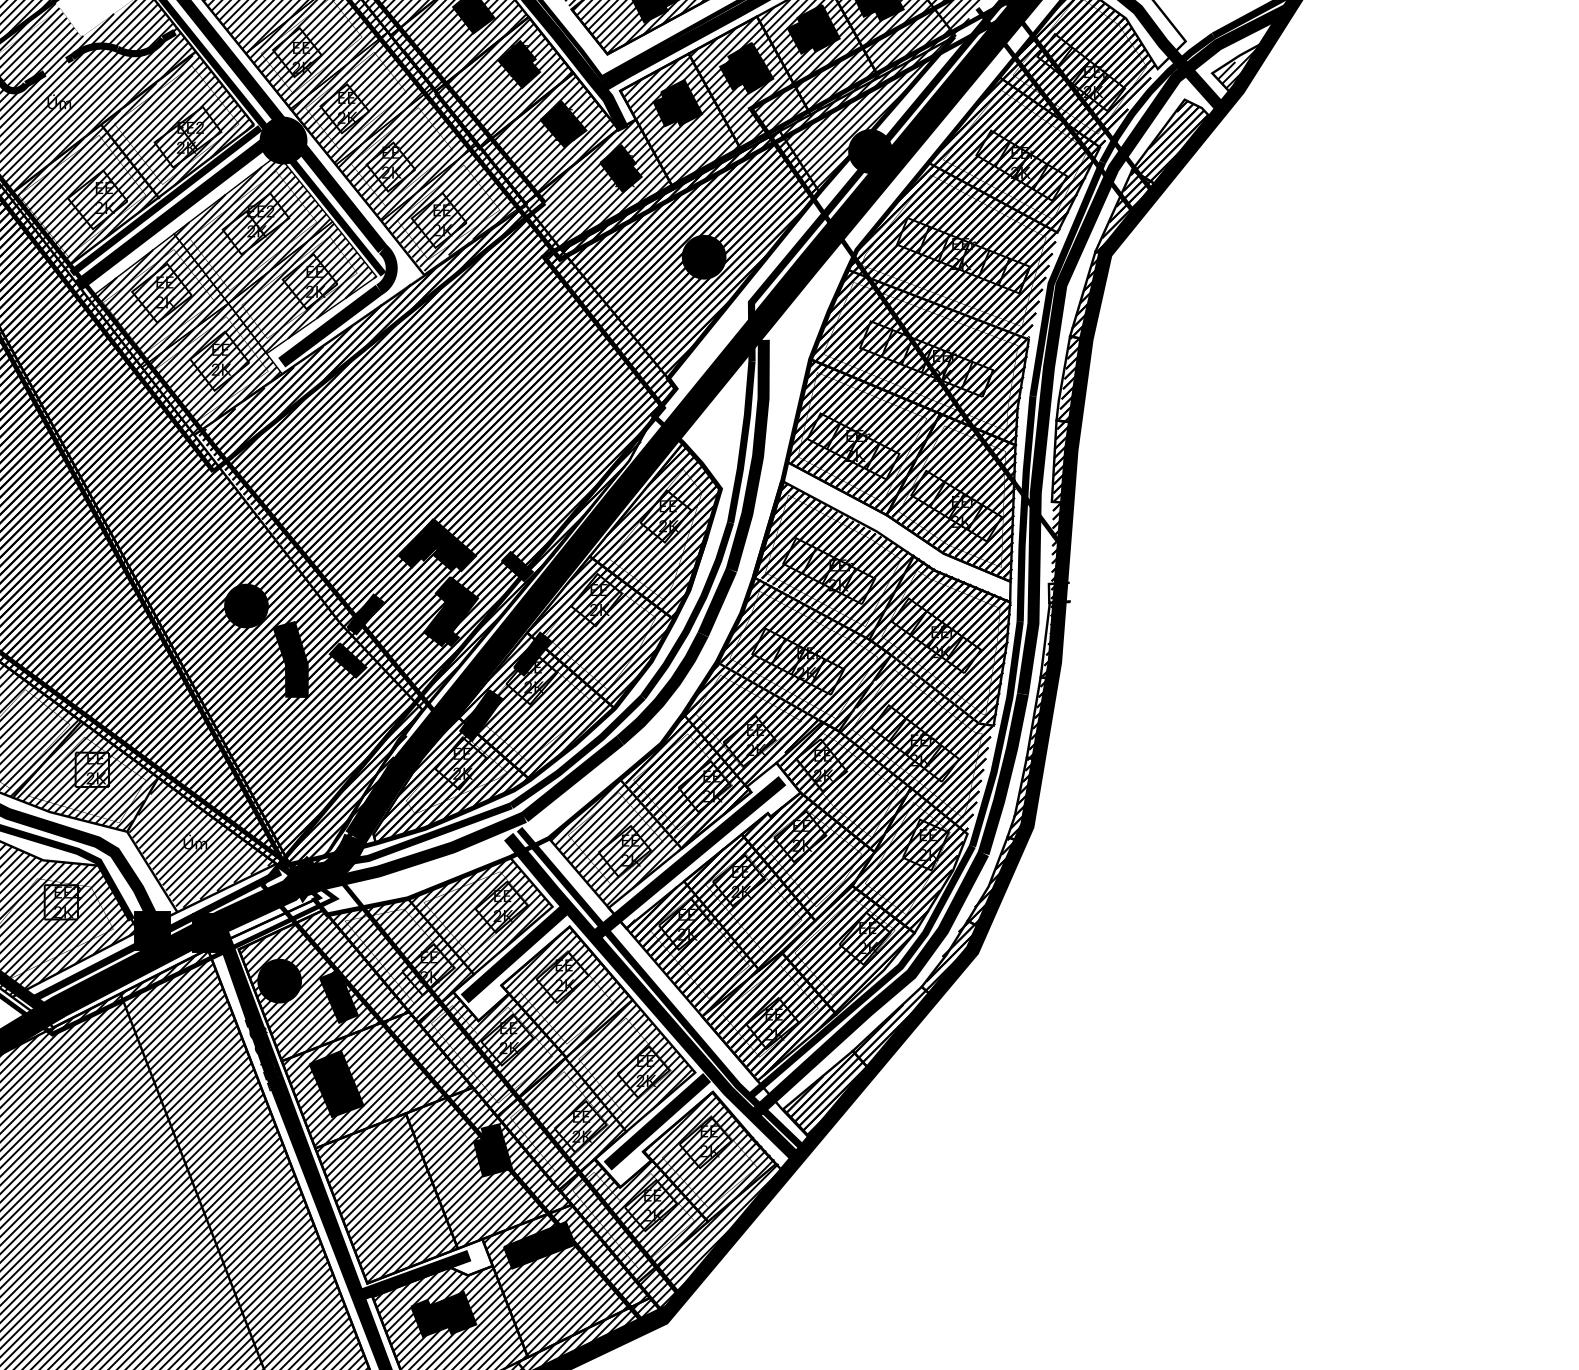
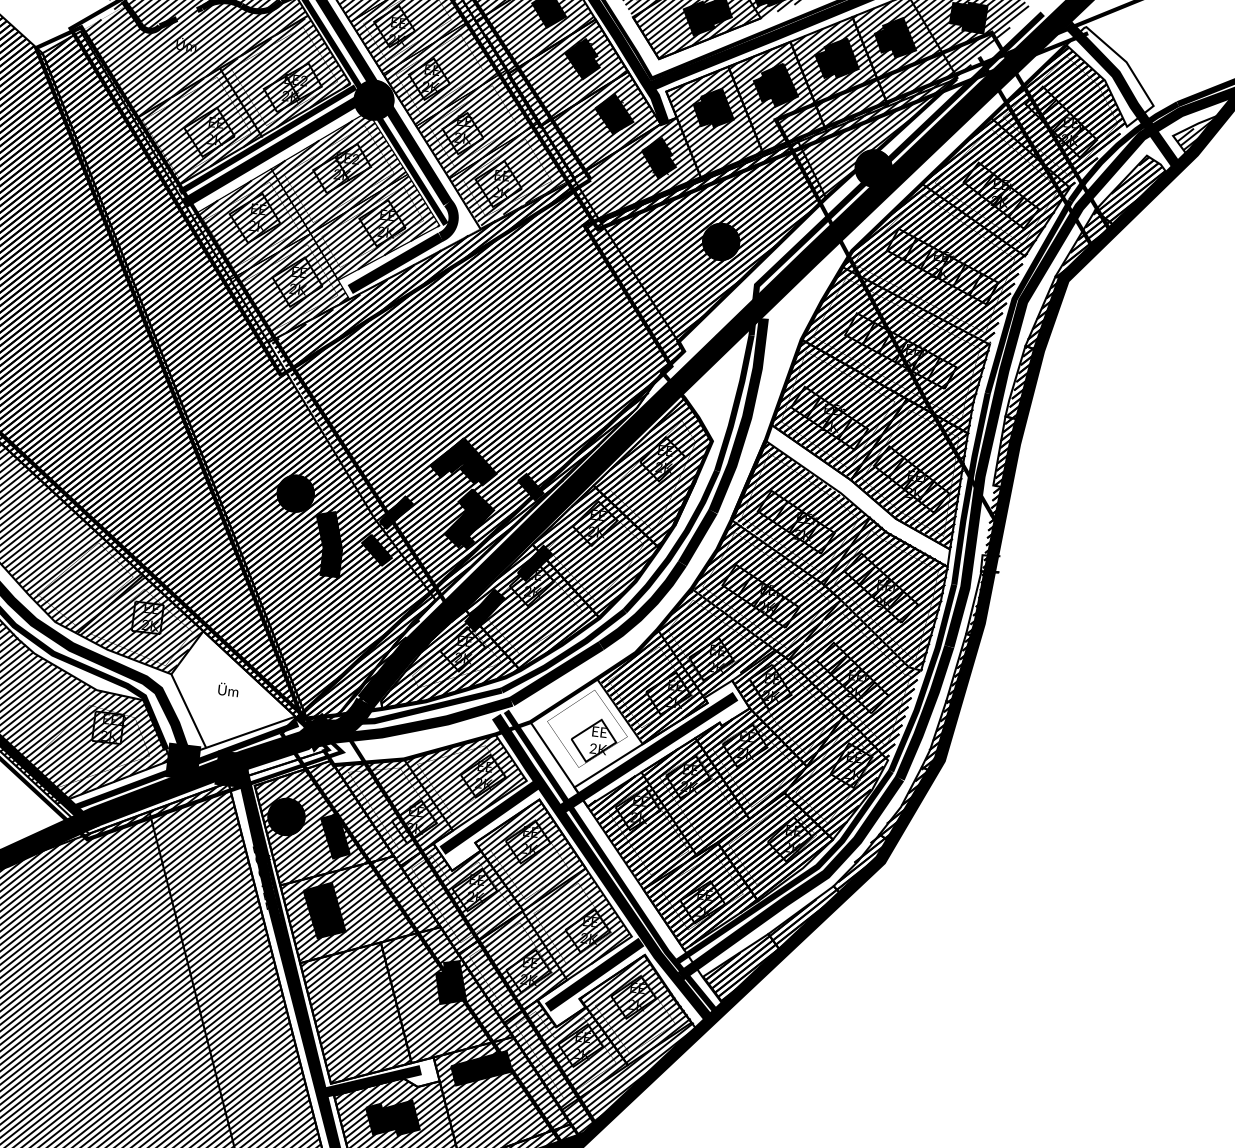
hatch: (616, 842) -> (587, 732), removed
hatch: (200, 844) -> (232, 692), removed

